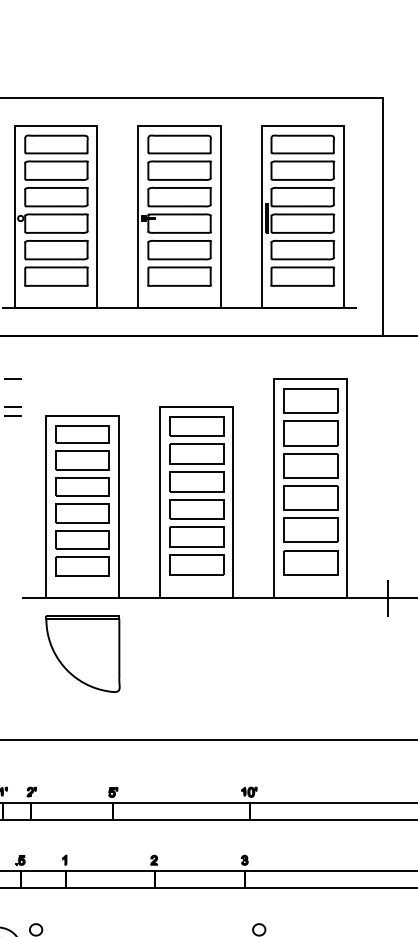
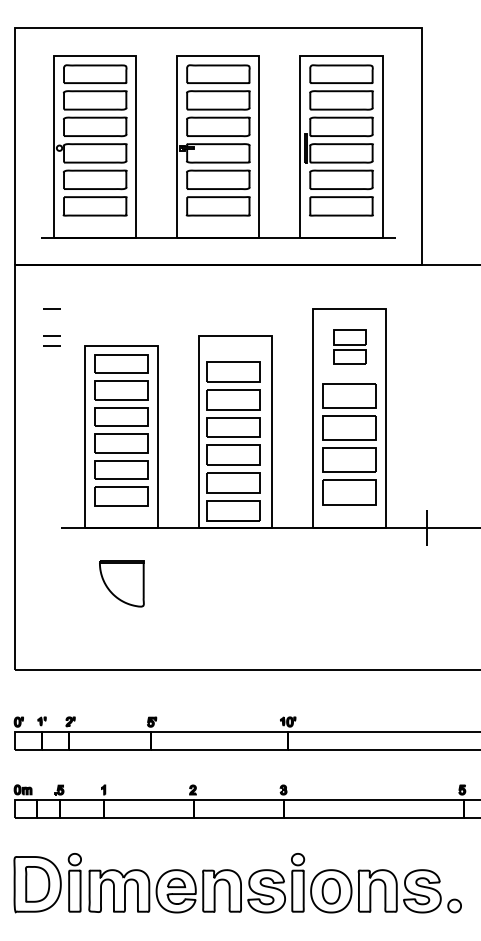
part: (310, 416) -> (349, 346), size x0.6
part: (196, 495) -> (233, 441), moved
part: (82, 653) -> (121, 583), size x0.6

